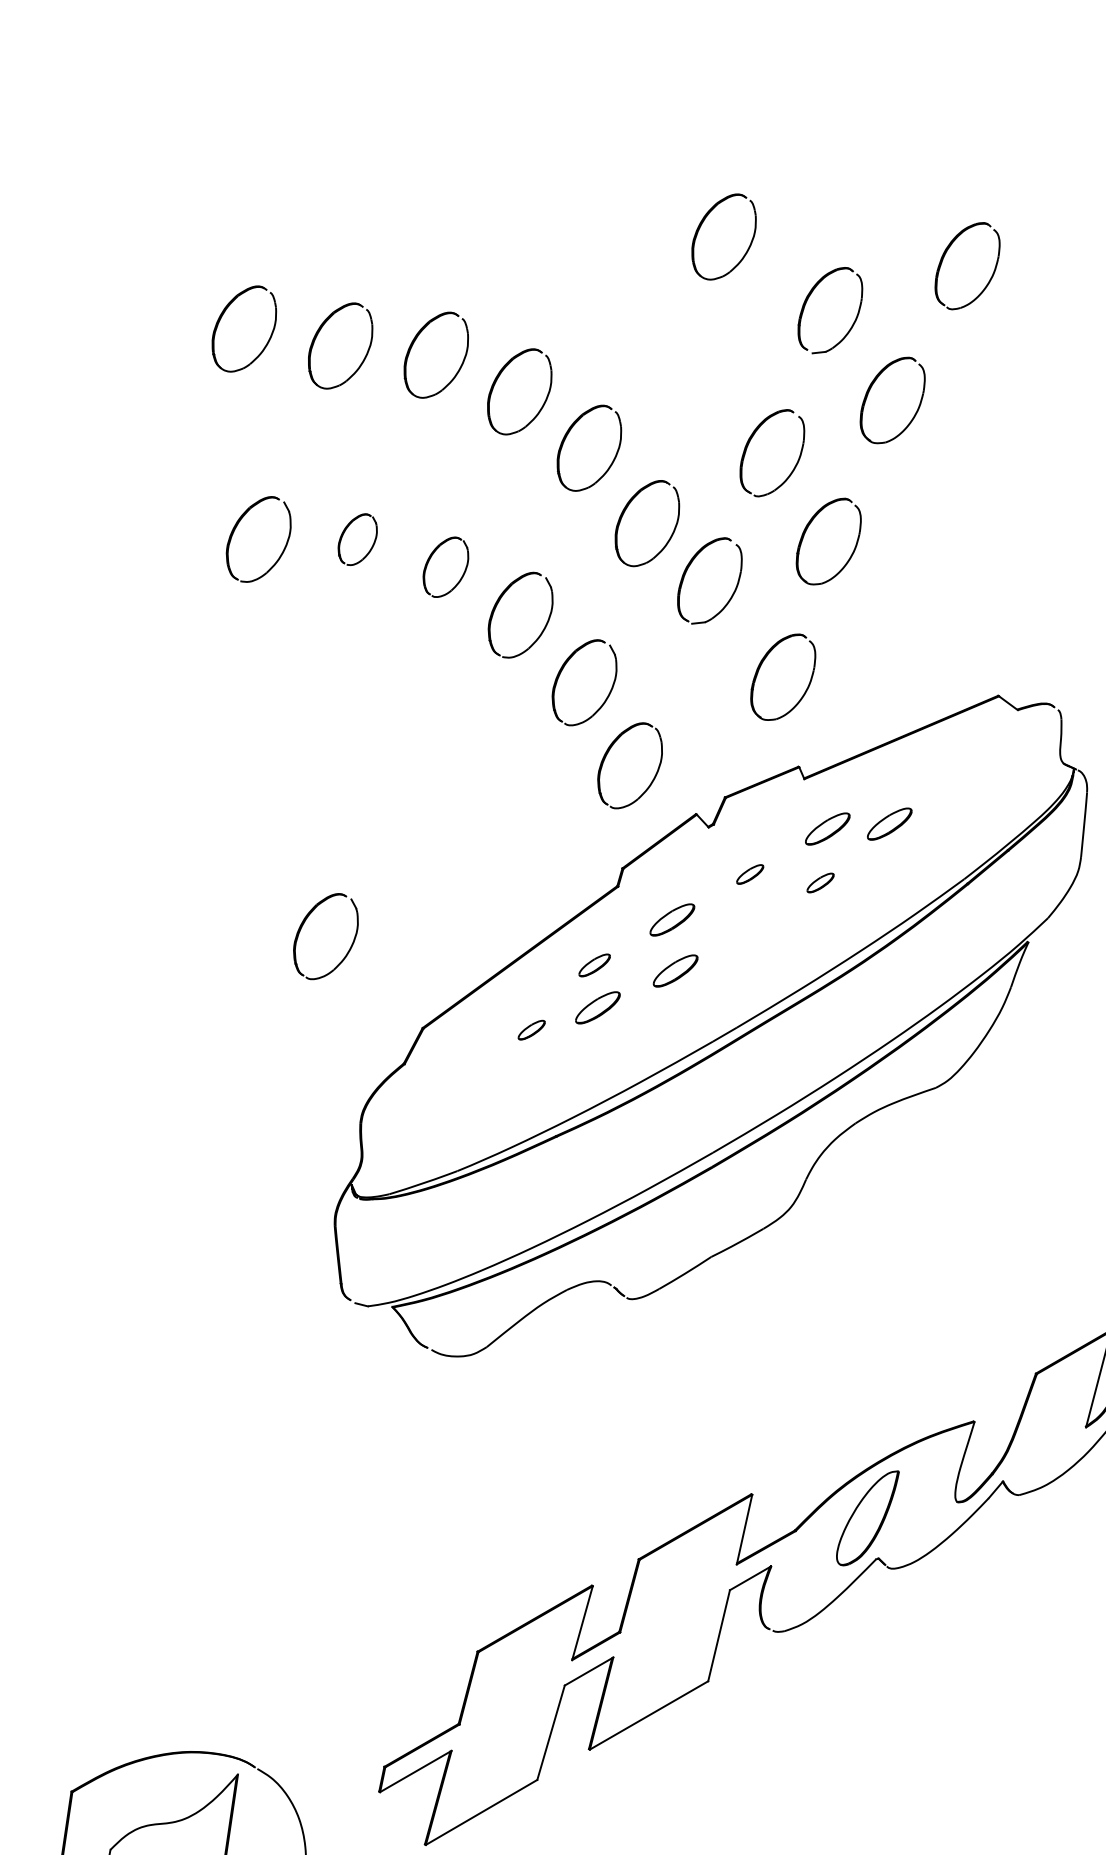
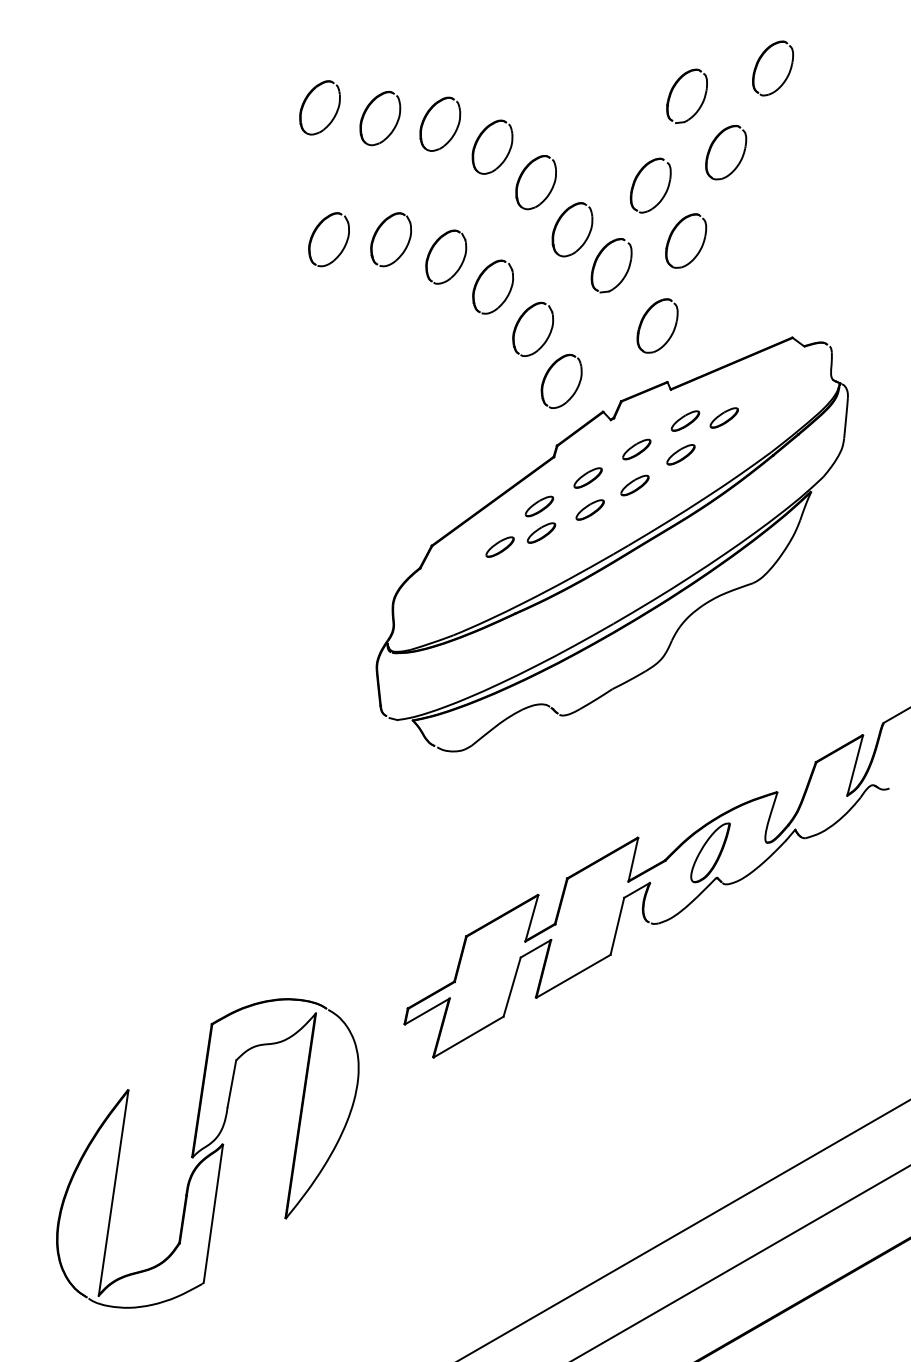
part: (703, 224) -> (607, 42), removed
part: (356, 539) -> (390, 239), size x1.67
part: (446, 566) -> (446, 256), size x1.43
part: (749, 874) -> (636, 449), size x1.67
part: (819, 882) -> (680, 454), size x1.67
part: (304, 925) -> (357, 481), removed
part: (746, 931) -> (634, 485), added
part: (594, 965) -> (539, 506), size x1.43
part: (530, 1029) -> (499, 546), size x1.67

